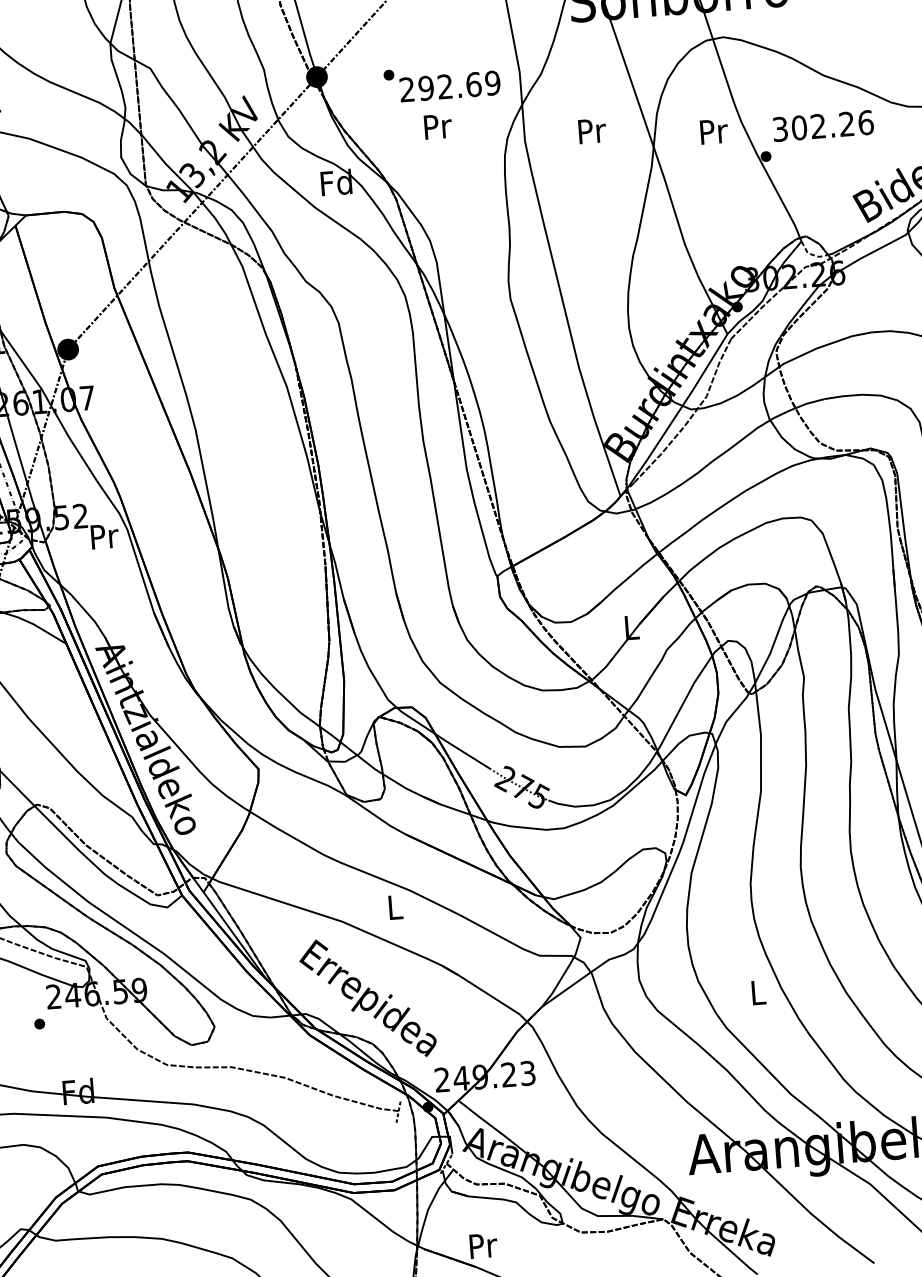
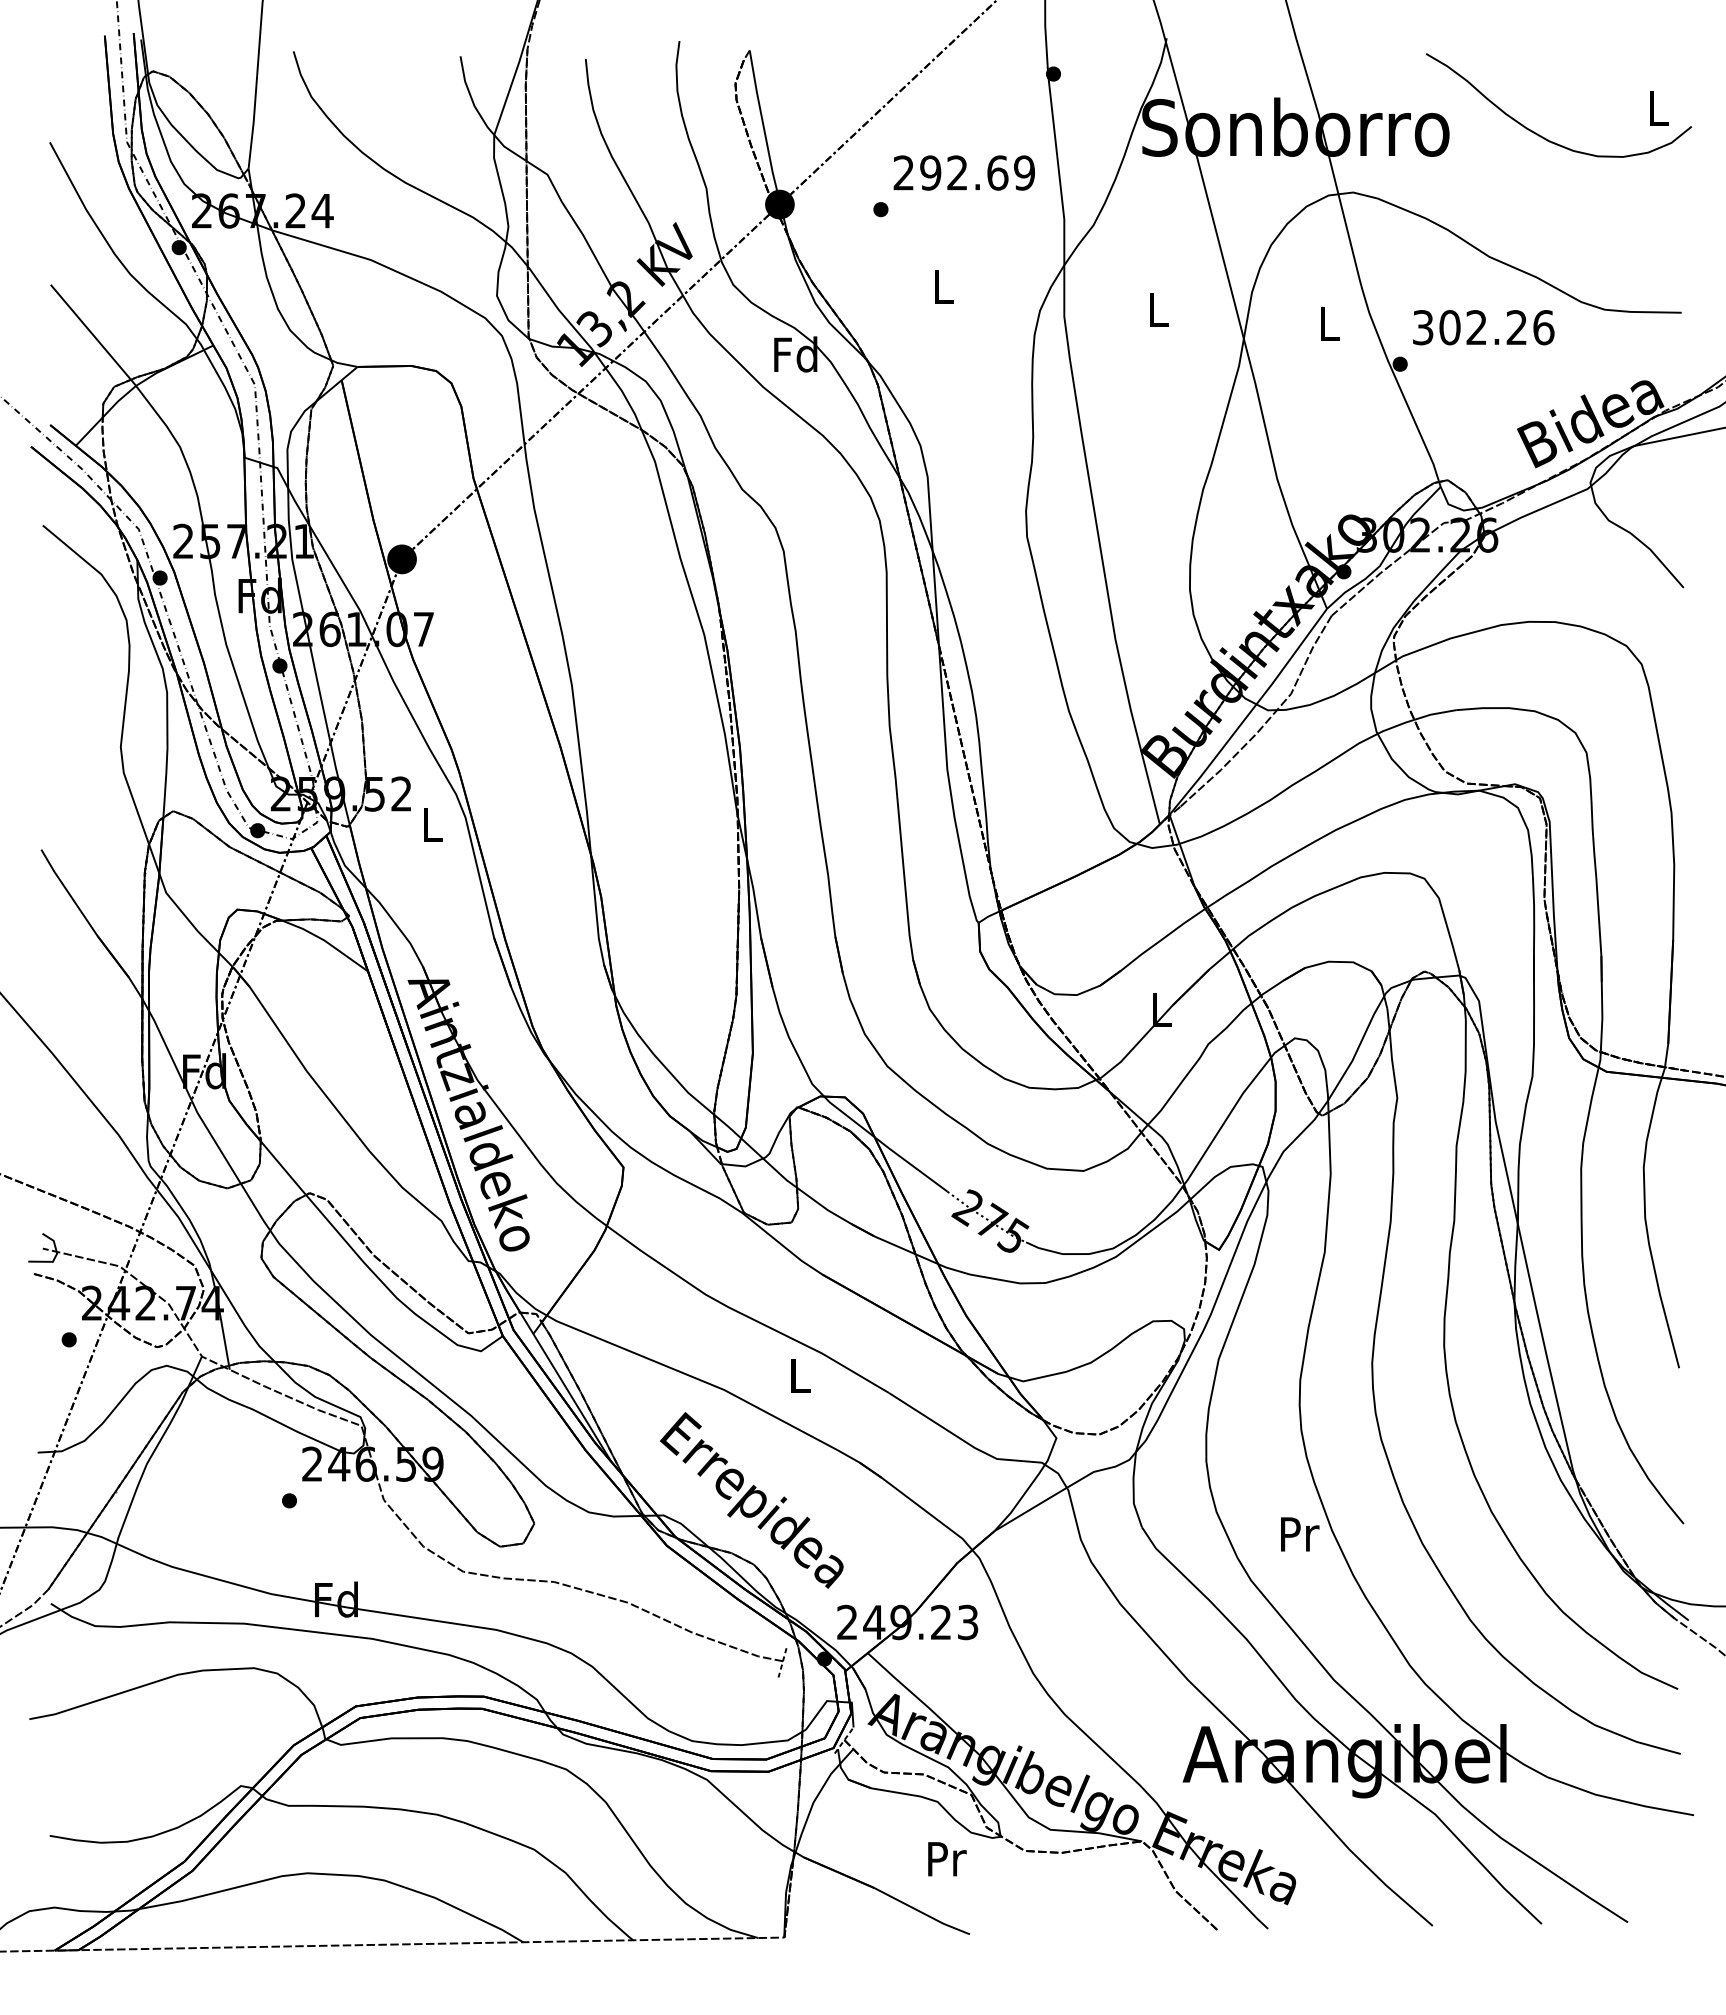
text: (449, 86) -> (963, 172), moved
text: (438, 126) -> (944, 287), Pr -> L
text: (592, 130) -> (1159, 309), Pr -> L
text: (714, 131) -> (1330, 323), Pr -> L
line: (811, 254) -> (1453, 506), dashed -> solid
text: (105, 536) -> (433, 825), Pr -> L
text: (759, 992) -> (1300, 1534), L -> Pr
text: (483, 1246) -> (947, 1859), moved

